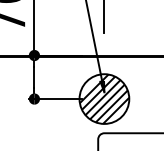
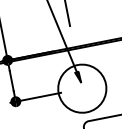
hatch: (104, 98) -> (82, 88), removed

